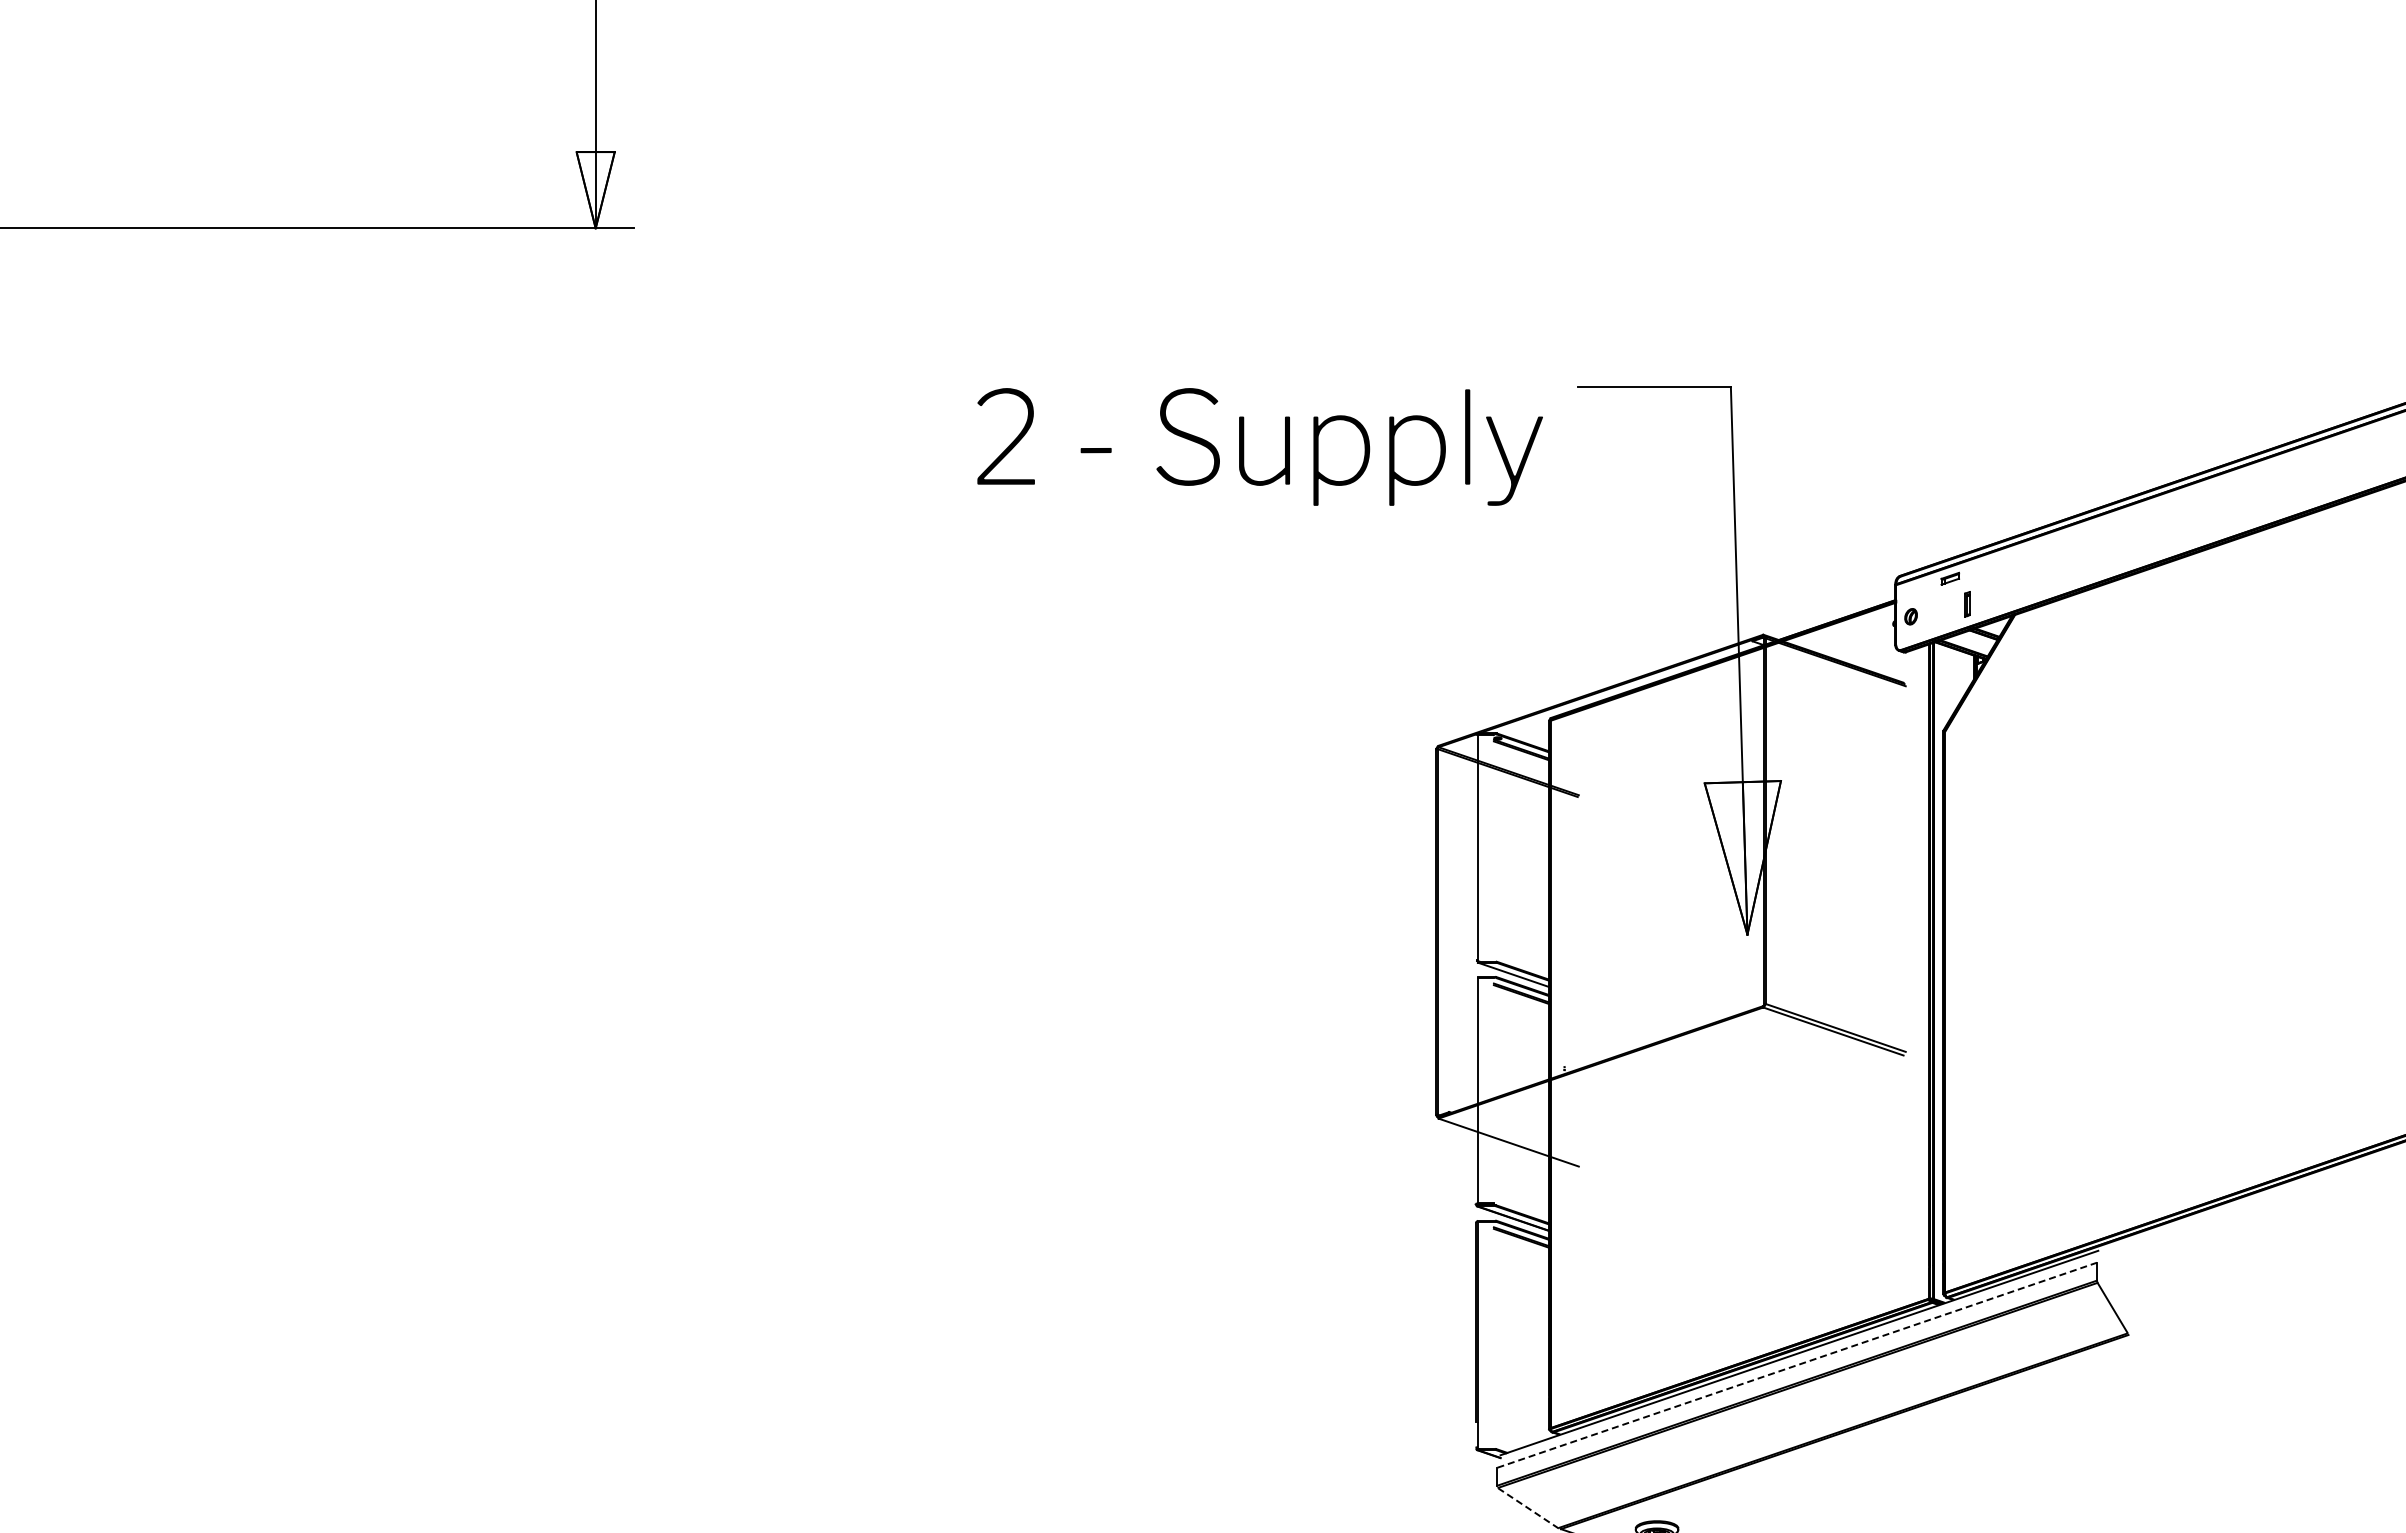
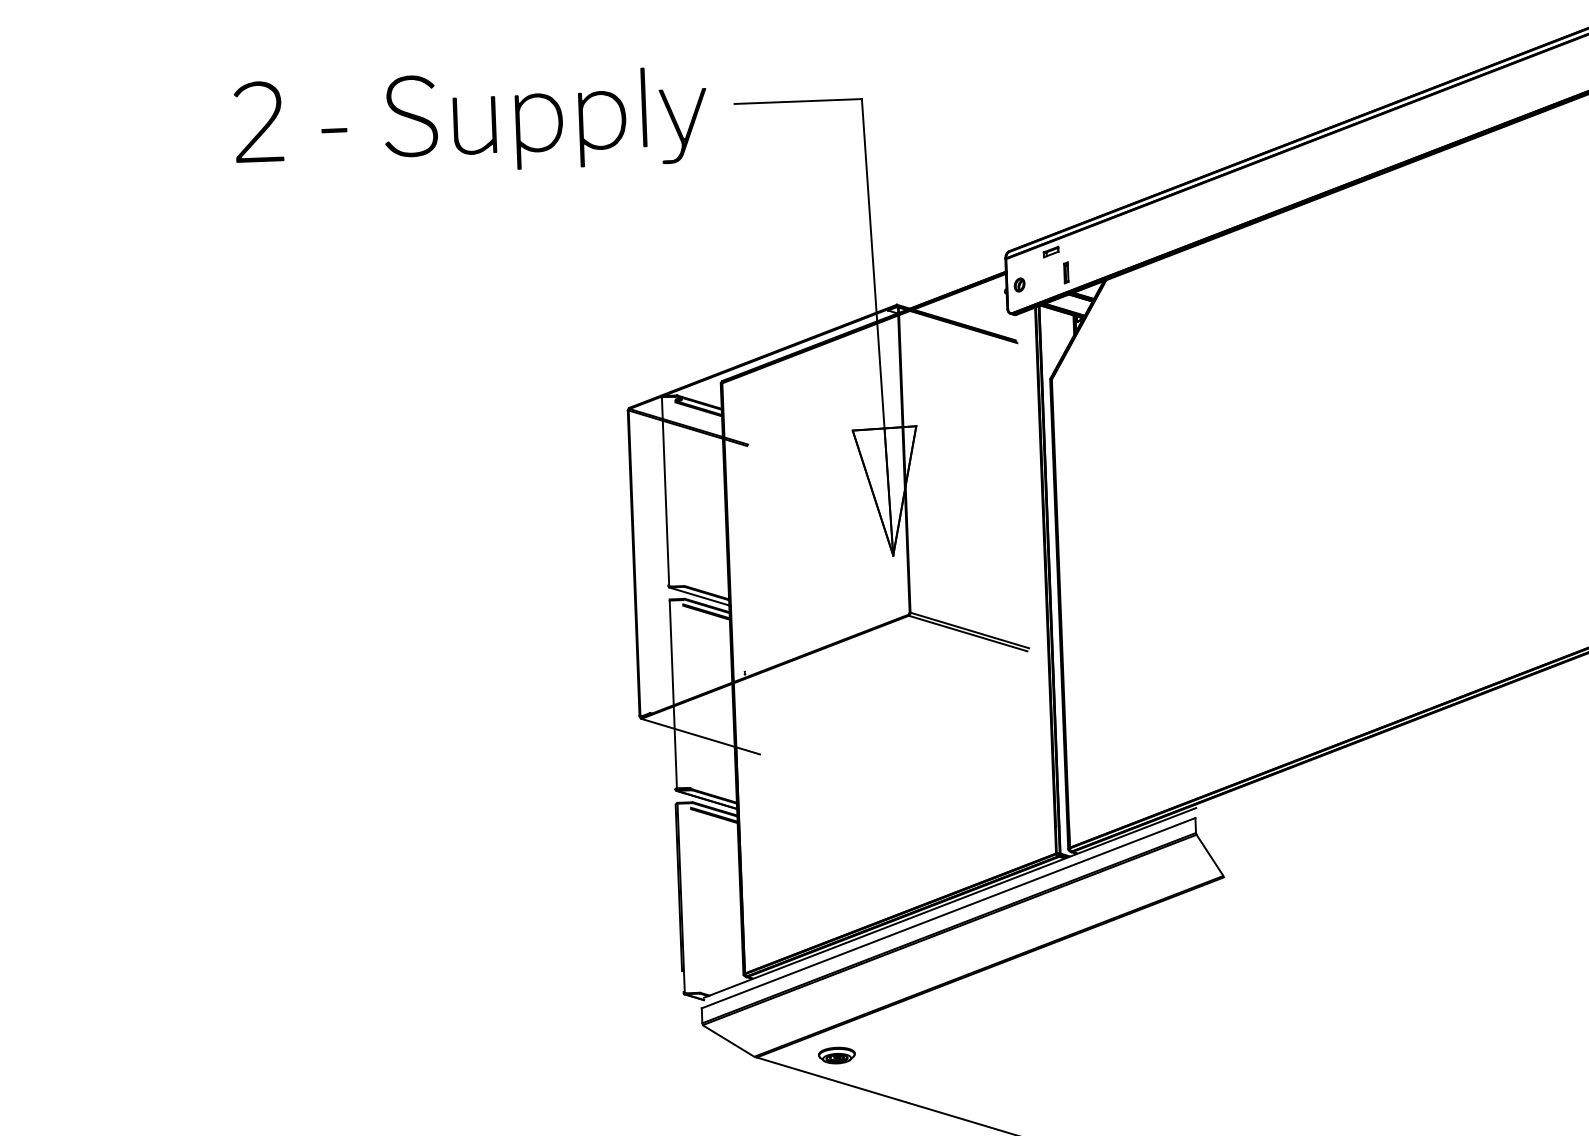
text: (1259, 446) -> (470, 122), moved
line: (1797, 1365) -> (948, 913), dashed -> solid
line: (1528, 1508) -> (728, 1041), dashed -> solid

